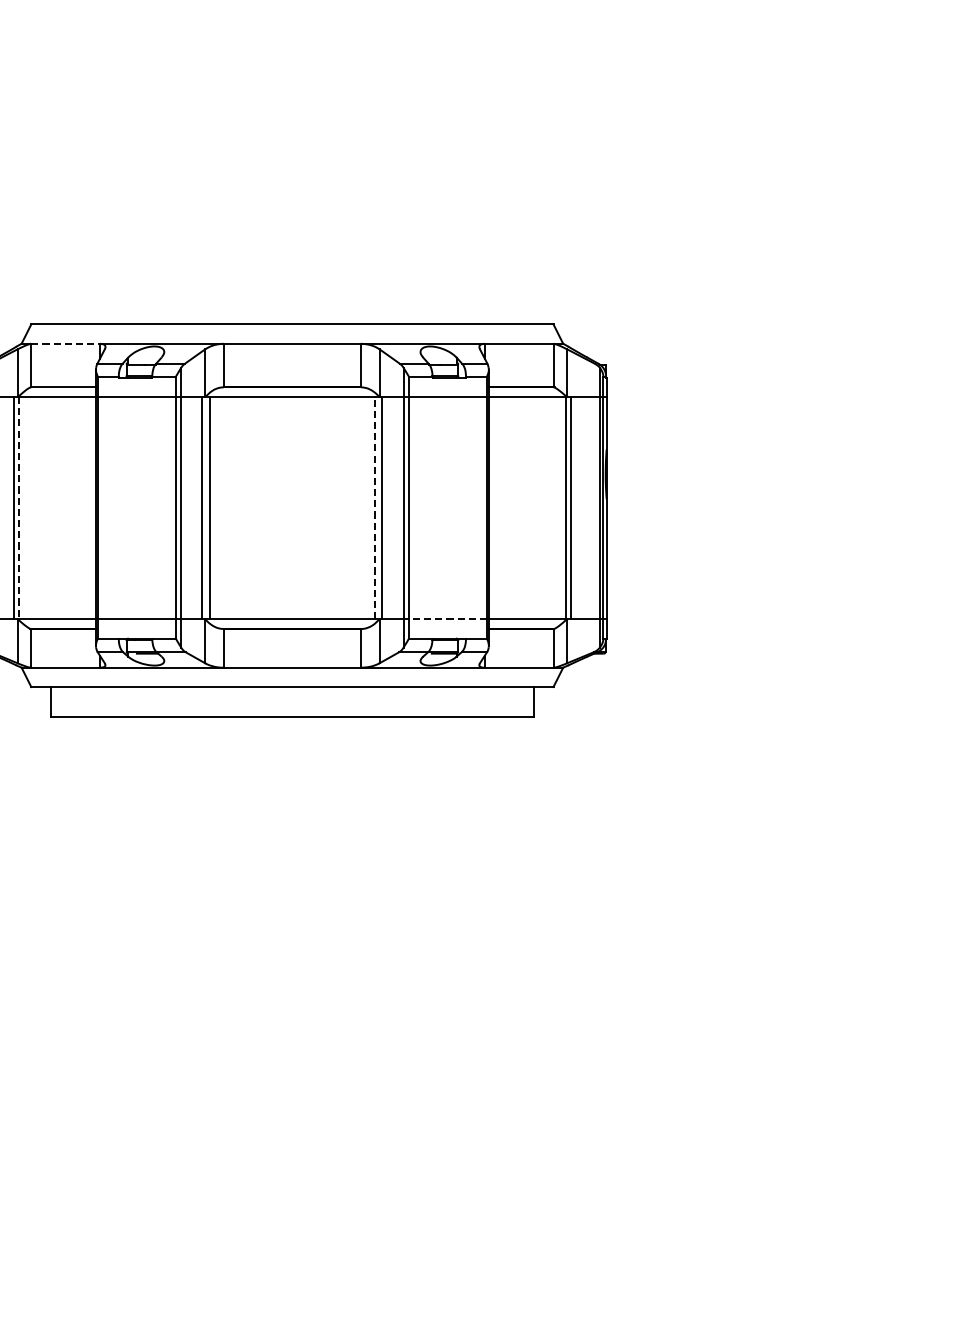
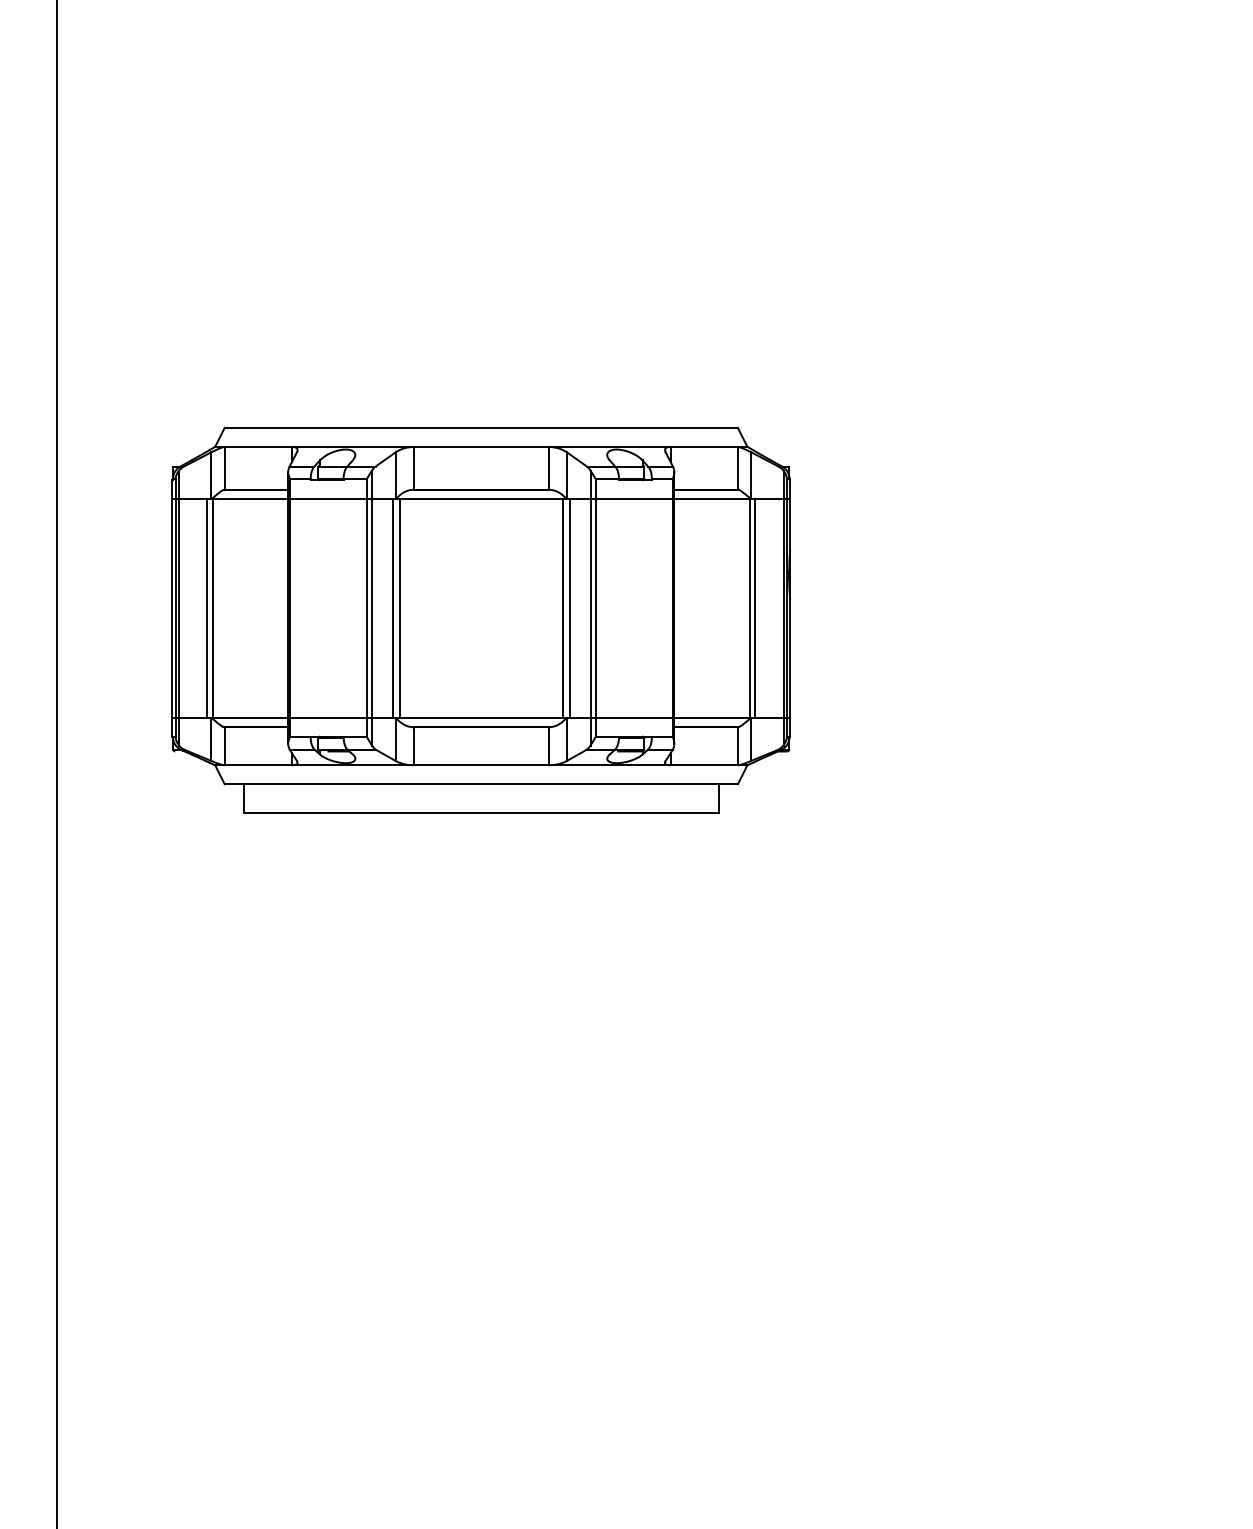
line: (65, 343) -> (258, 446), dashed -> solid
line: (375, 507) -> (562, 607), dashed -> solid
line: (18, 508) -> (212, 608), dashed -> solid
line: (447, 619) -> (633, 717), dashed -> solid

